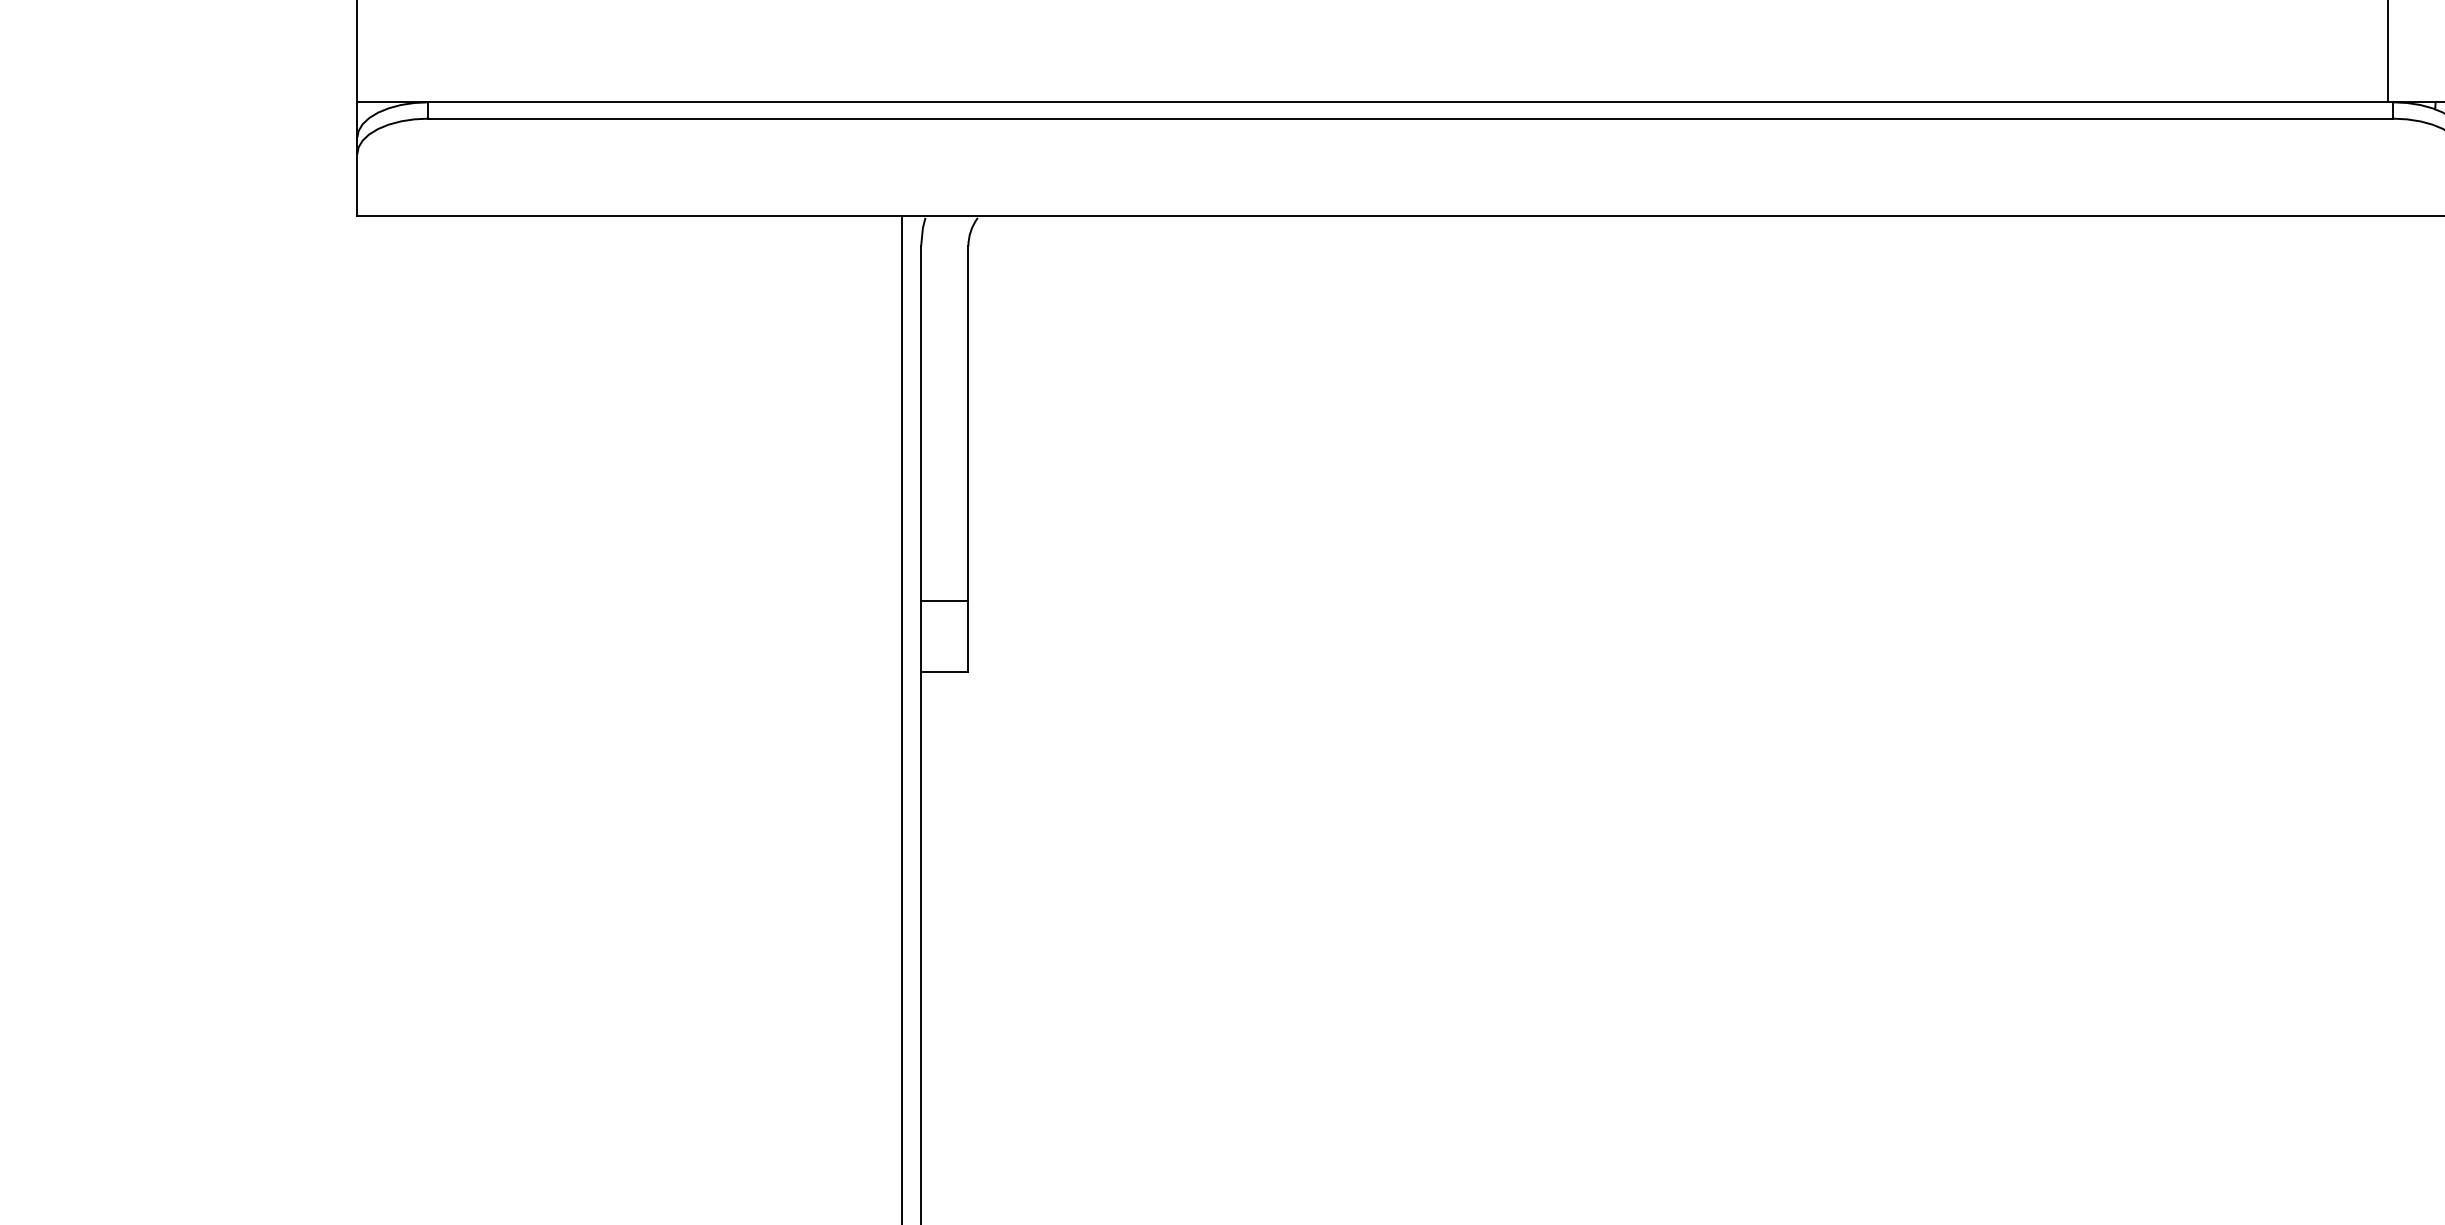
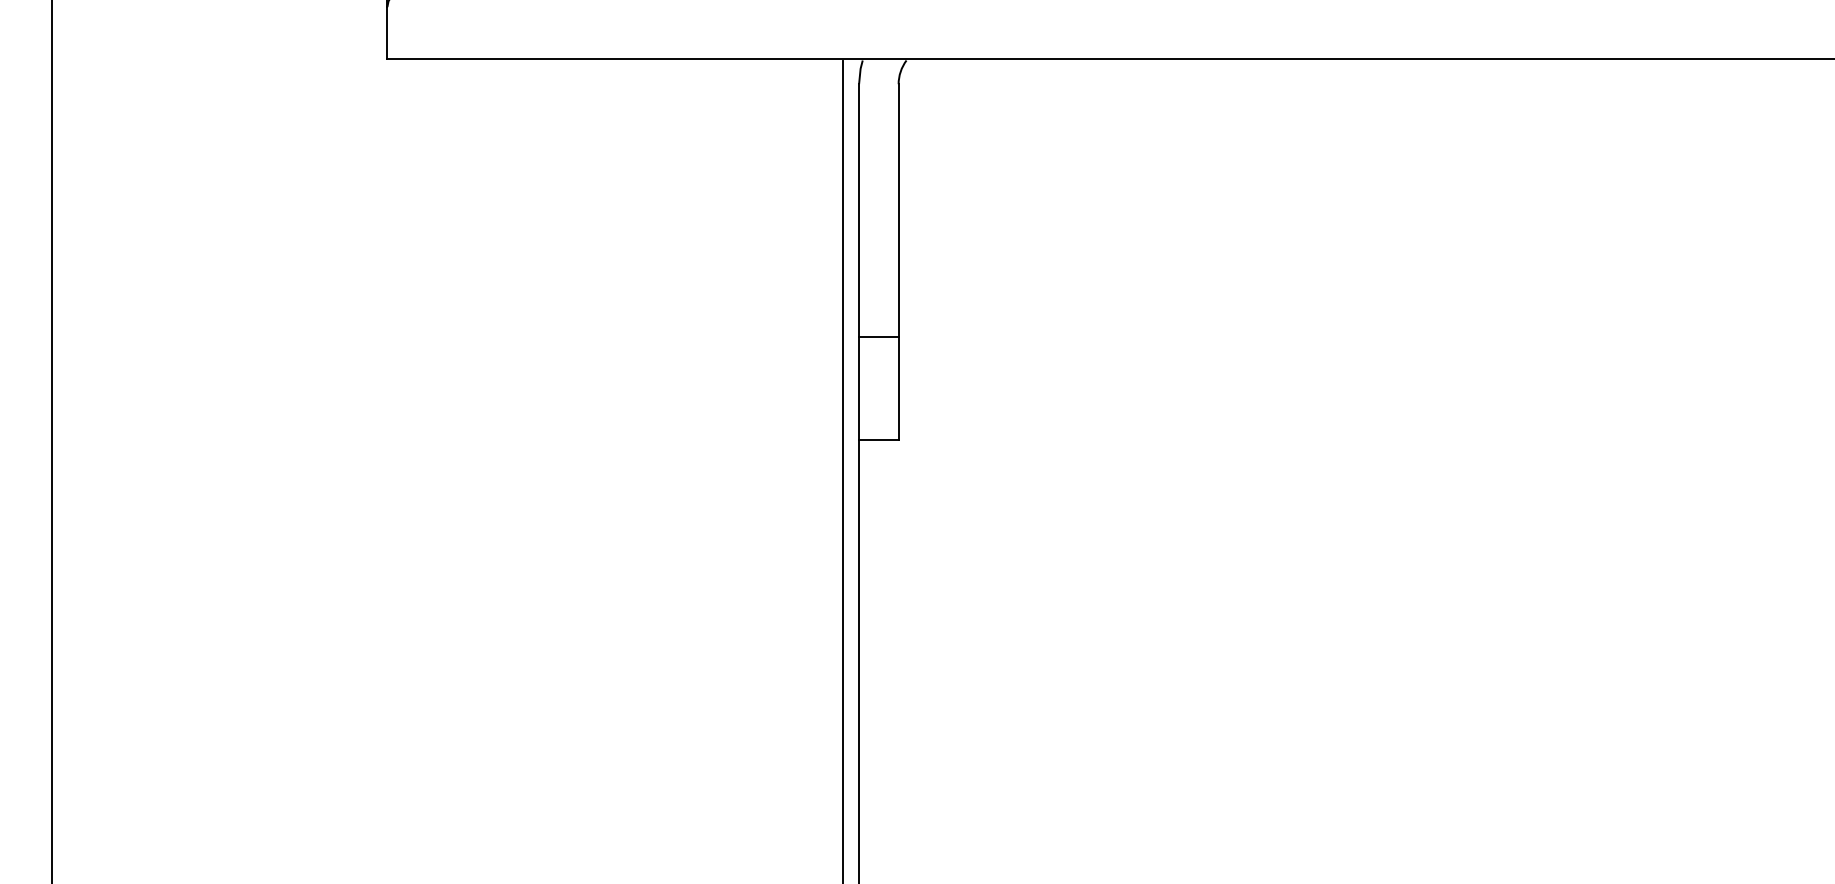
line: (944, 600) -> (878, 337), moved

